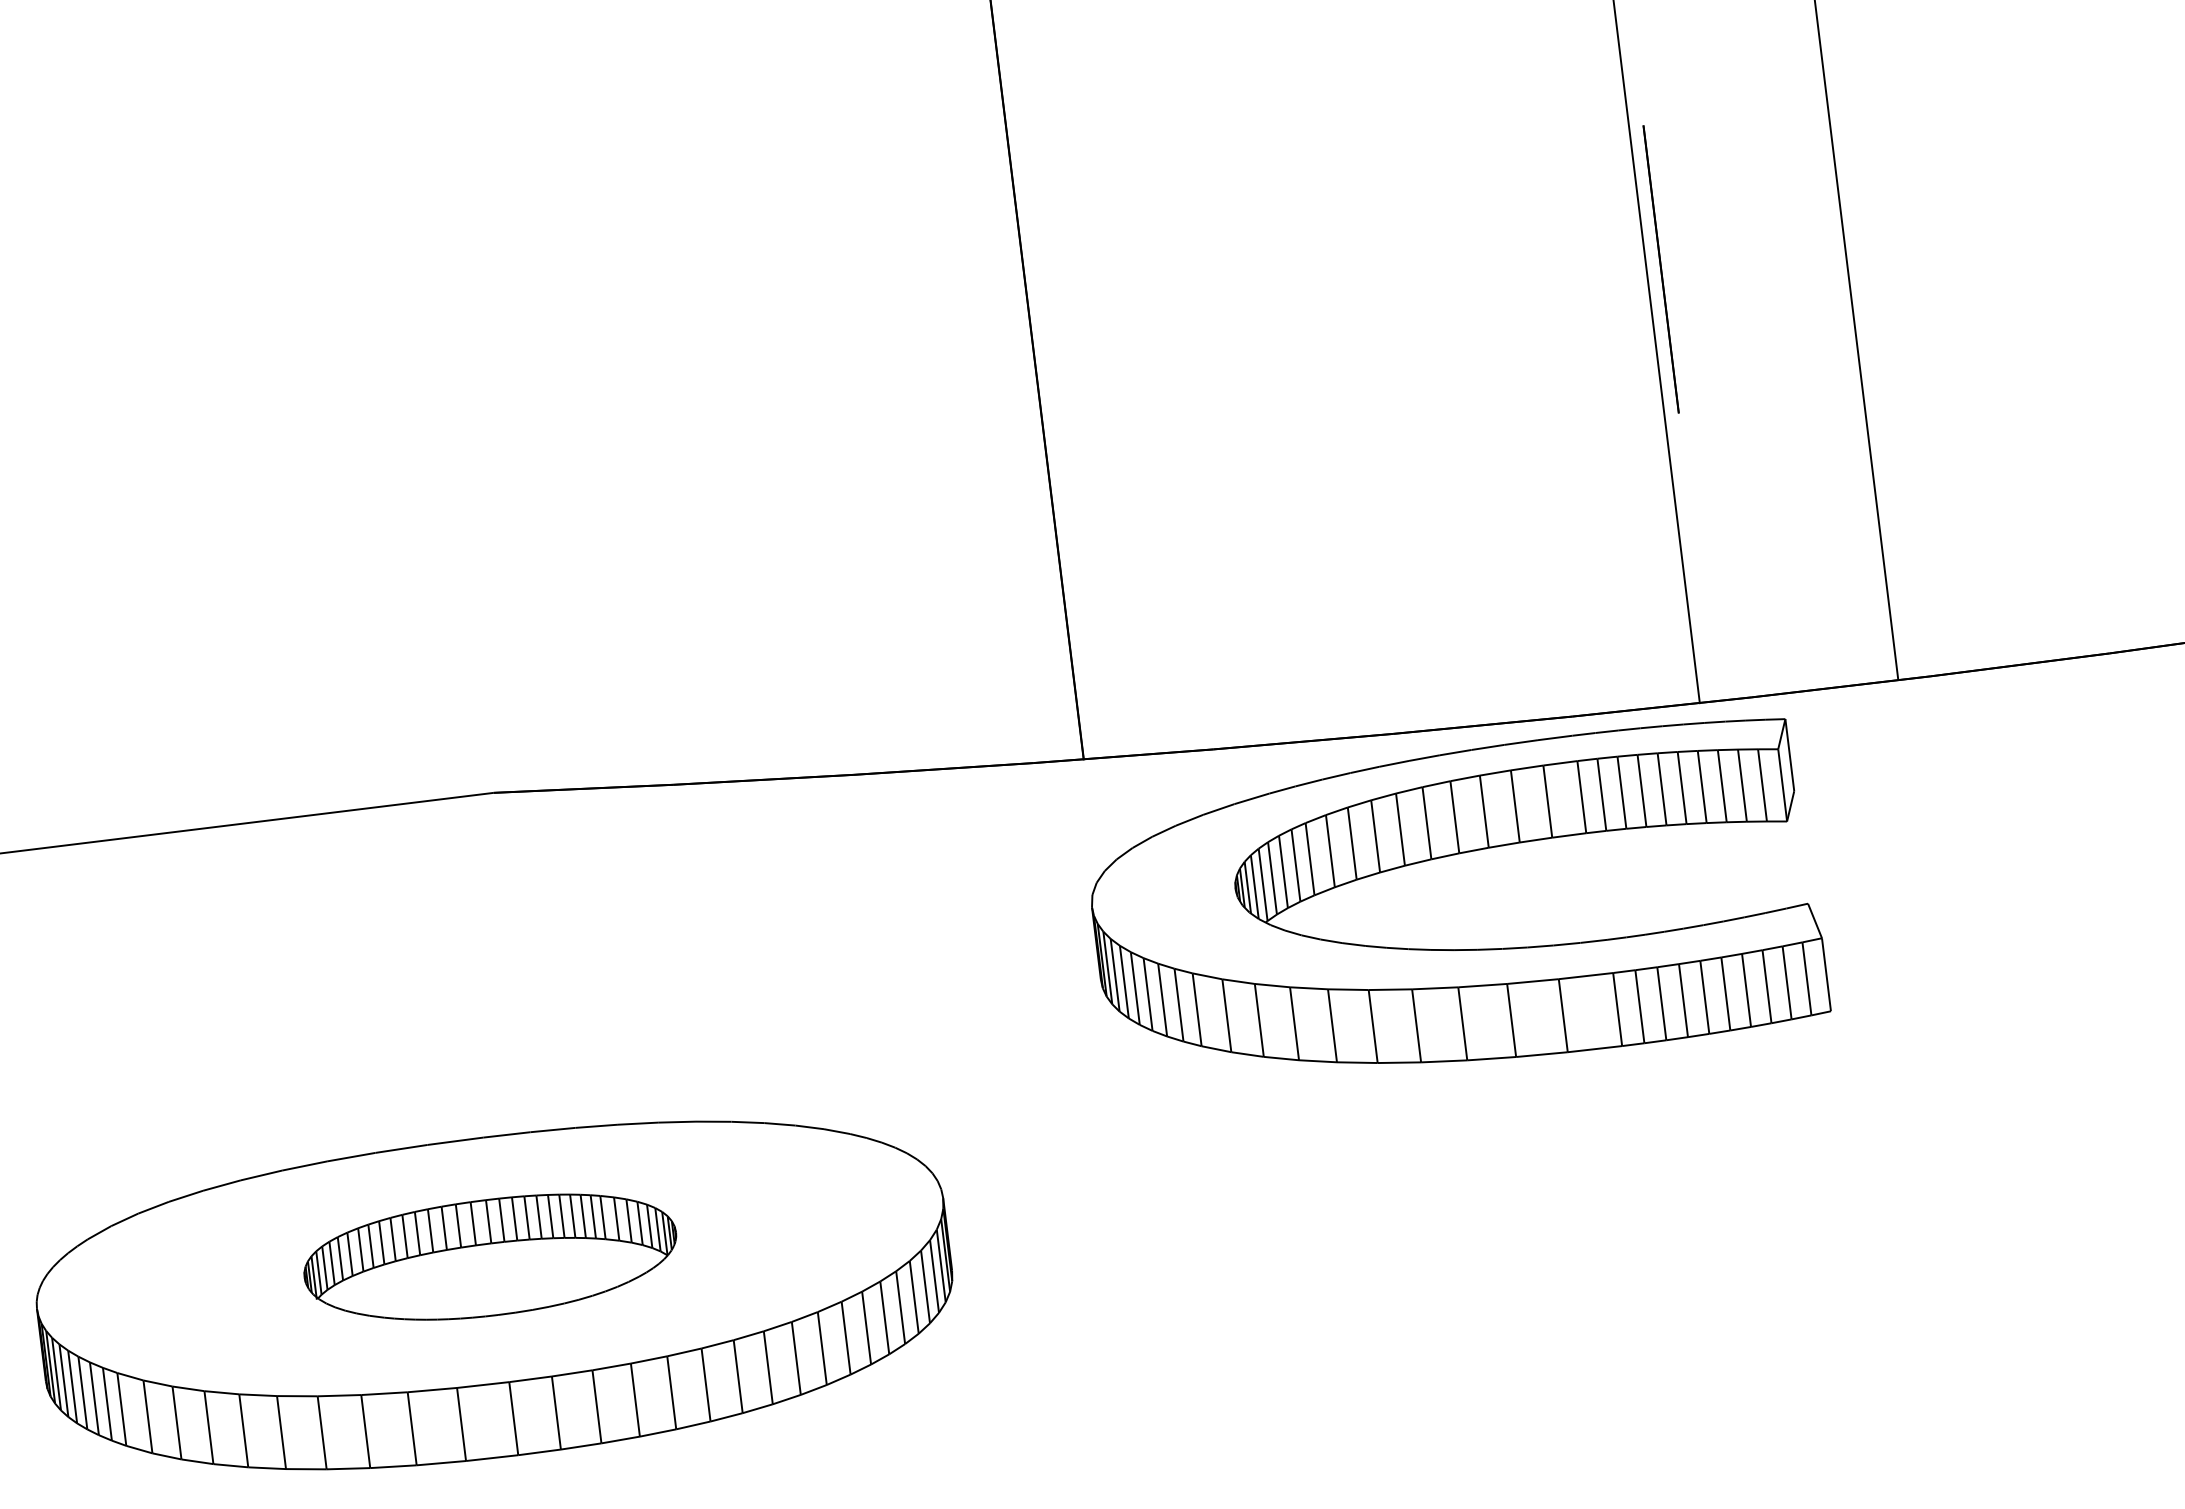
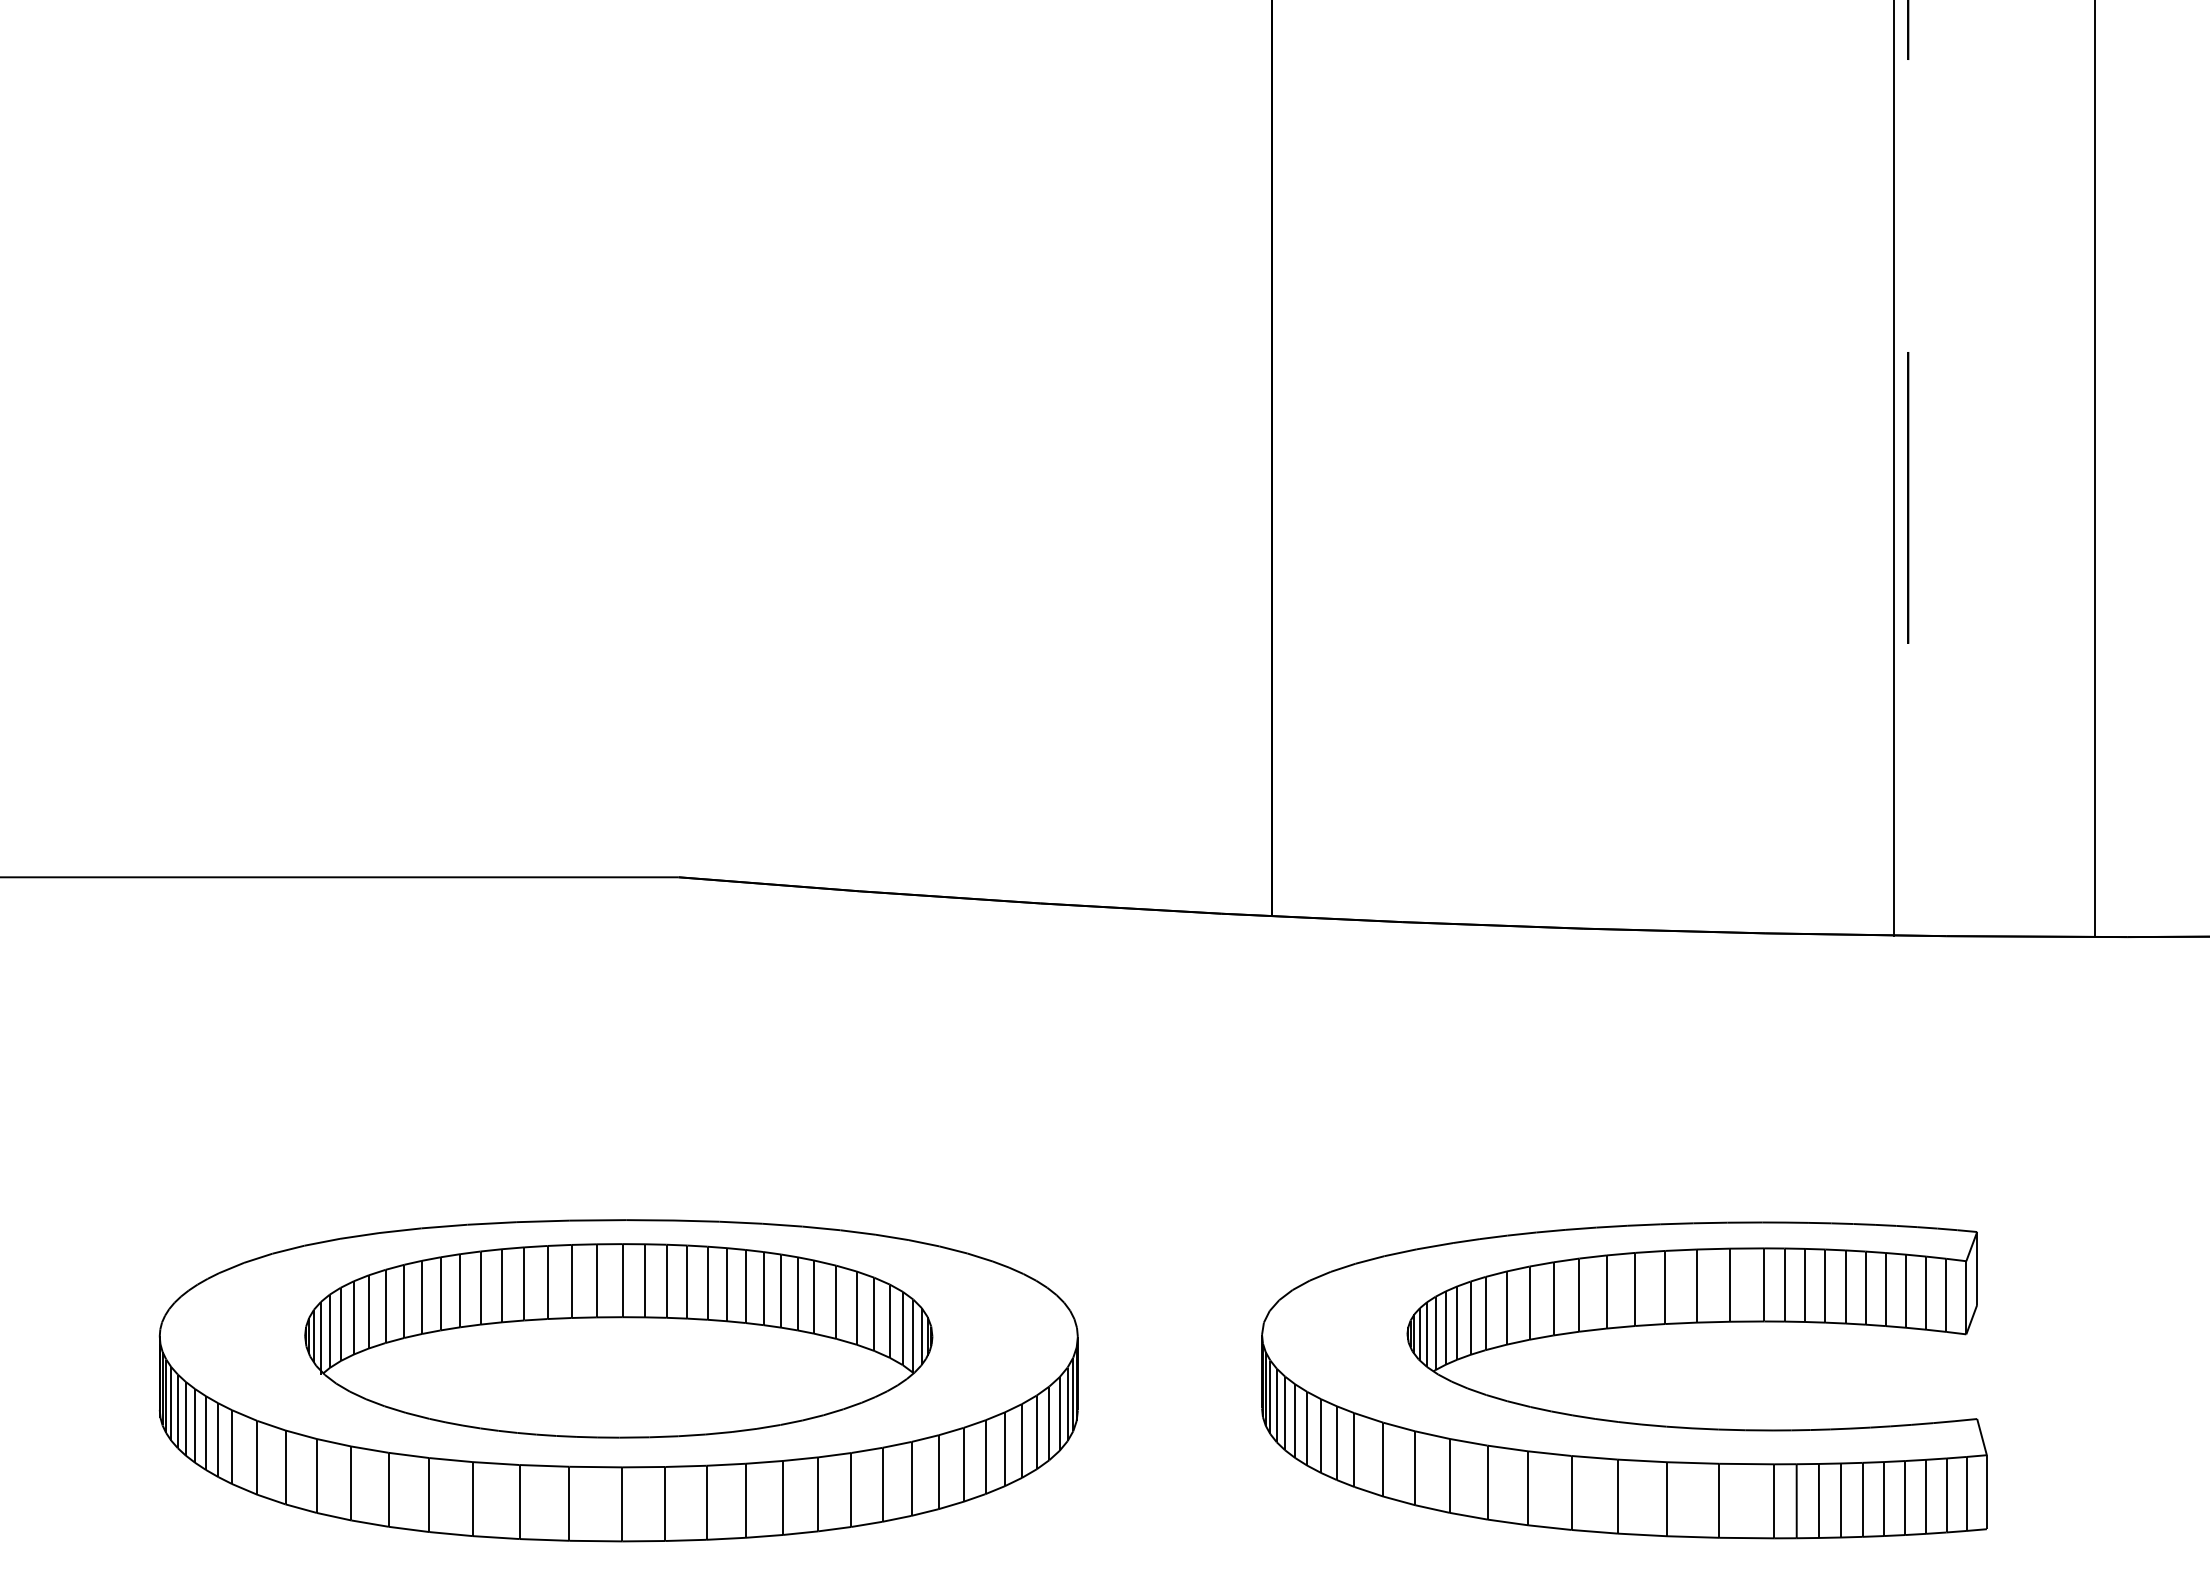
part: (1452, 948) -> (1616, 1420), moved
part: (490, 1257) -> (618, 1340), size x1.67

